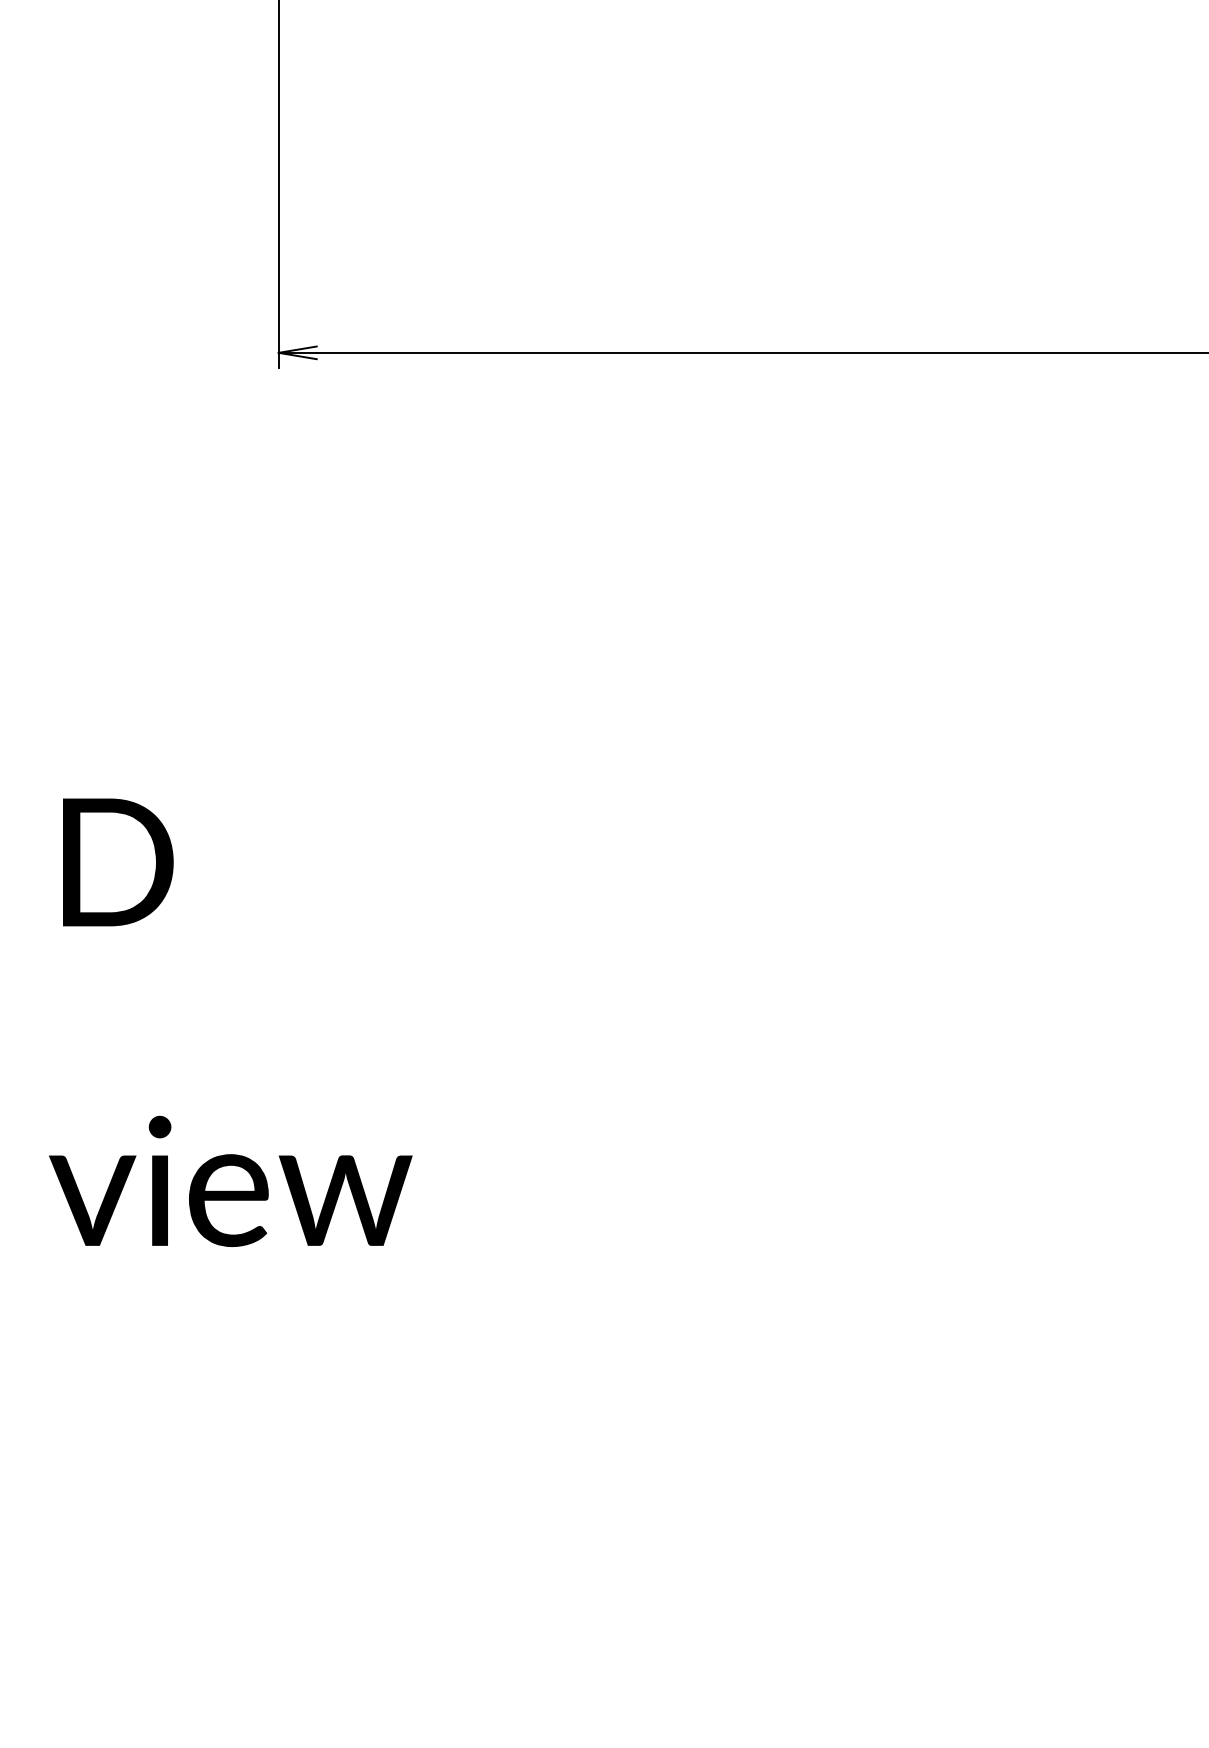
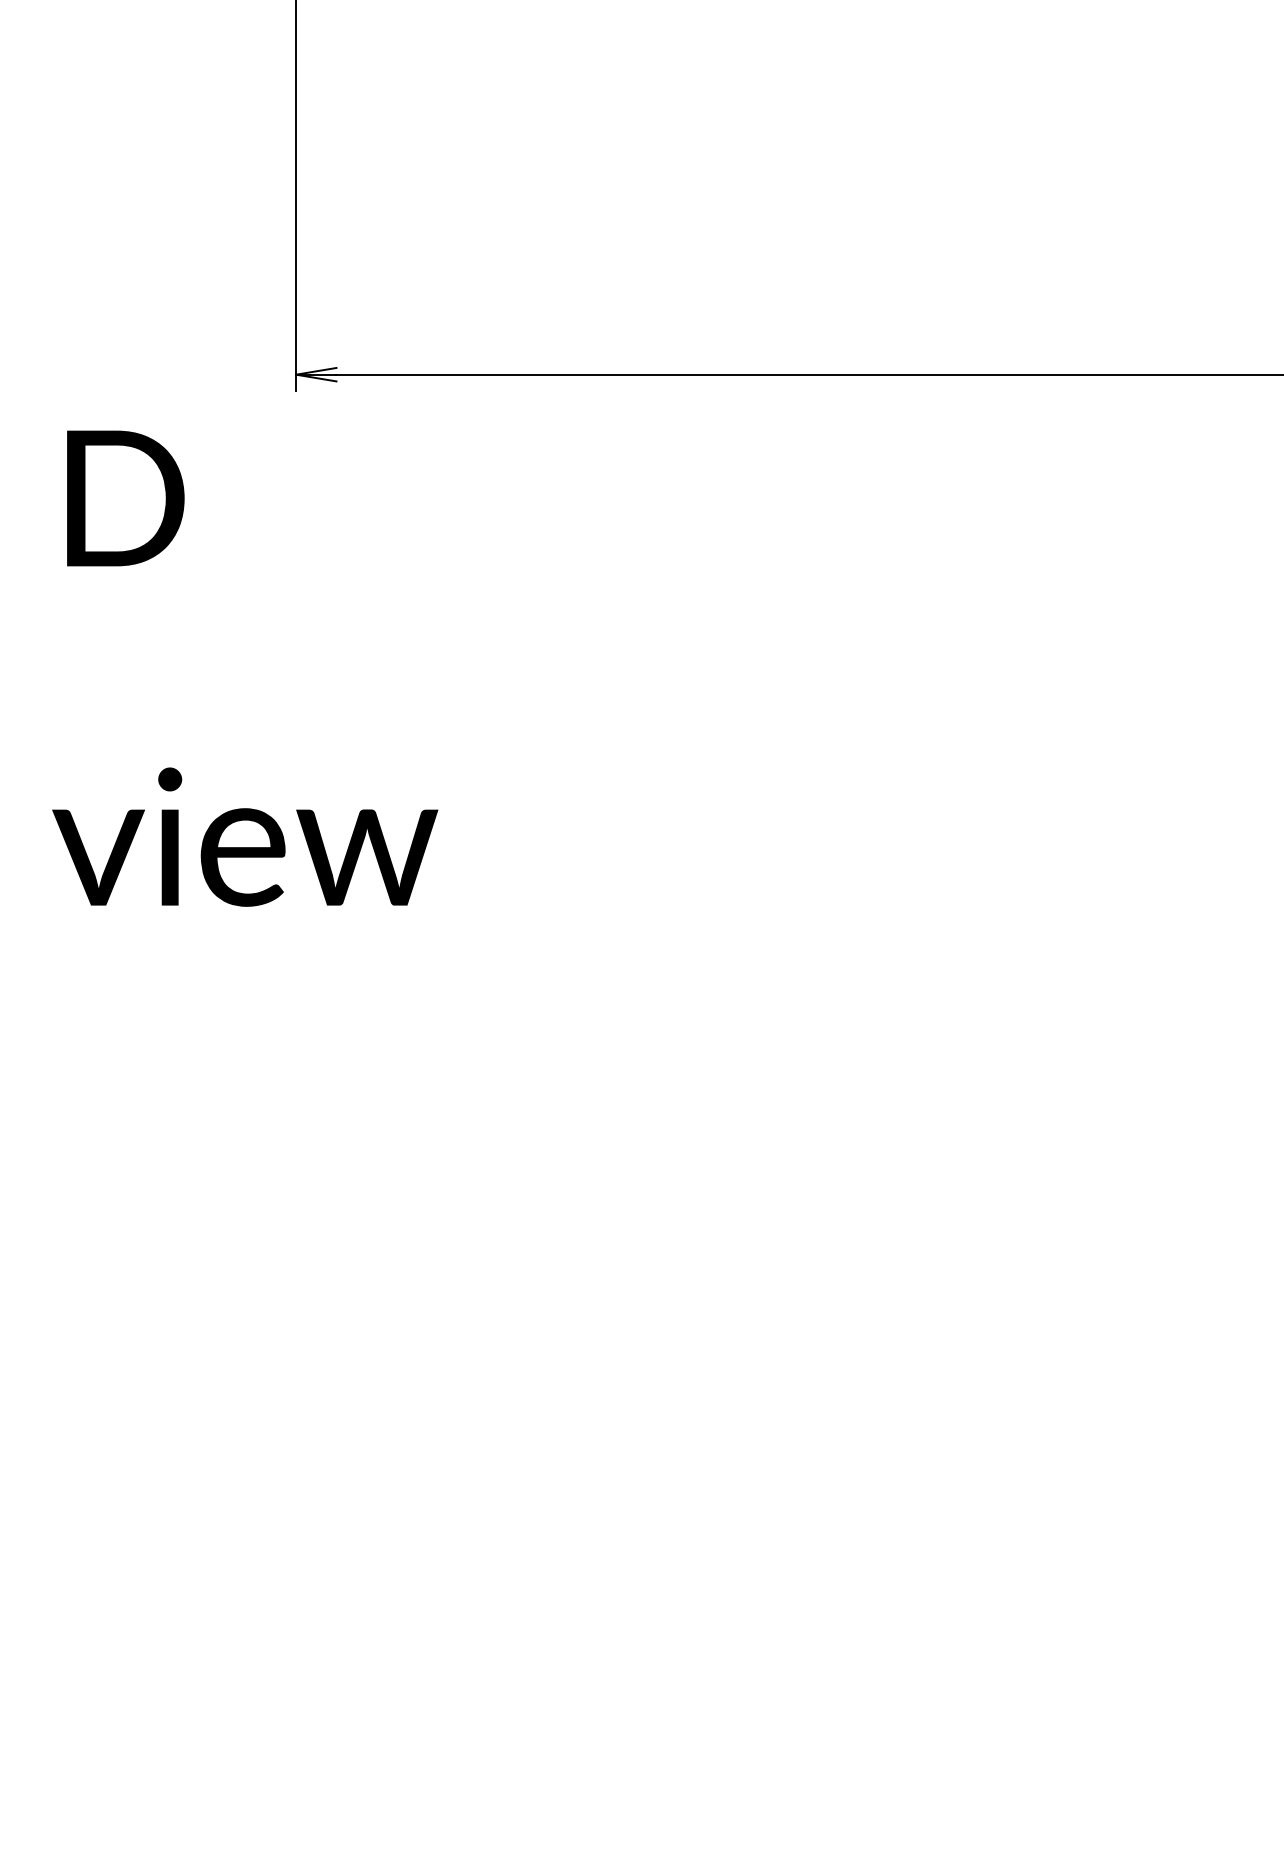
text: (230, 1022) -> (244, 668), moved

